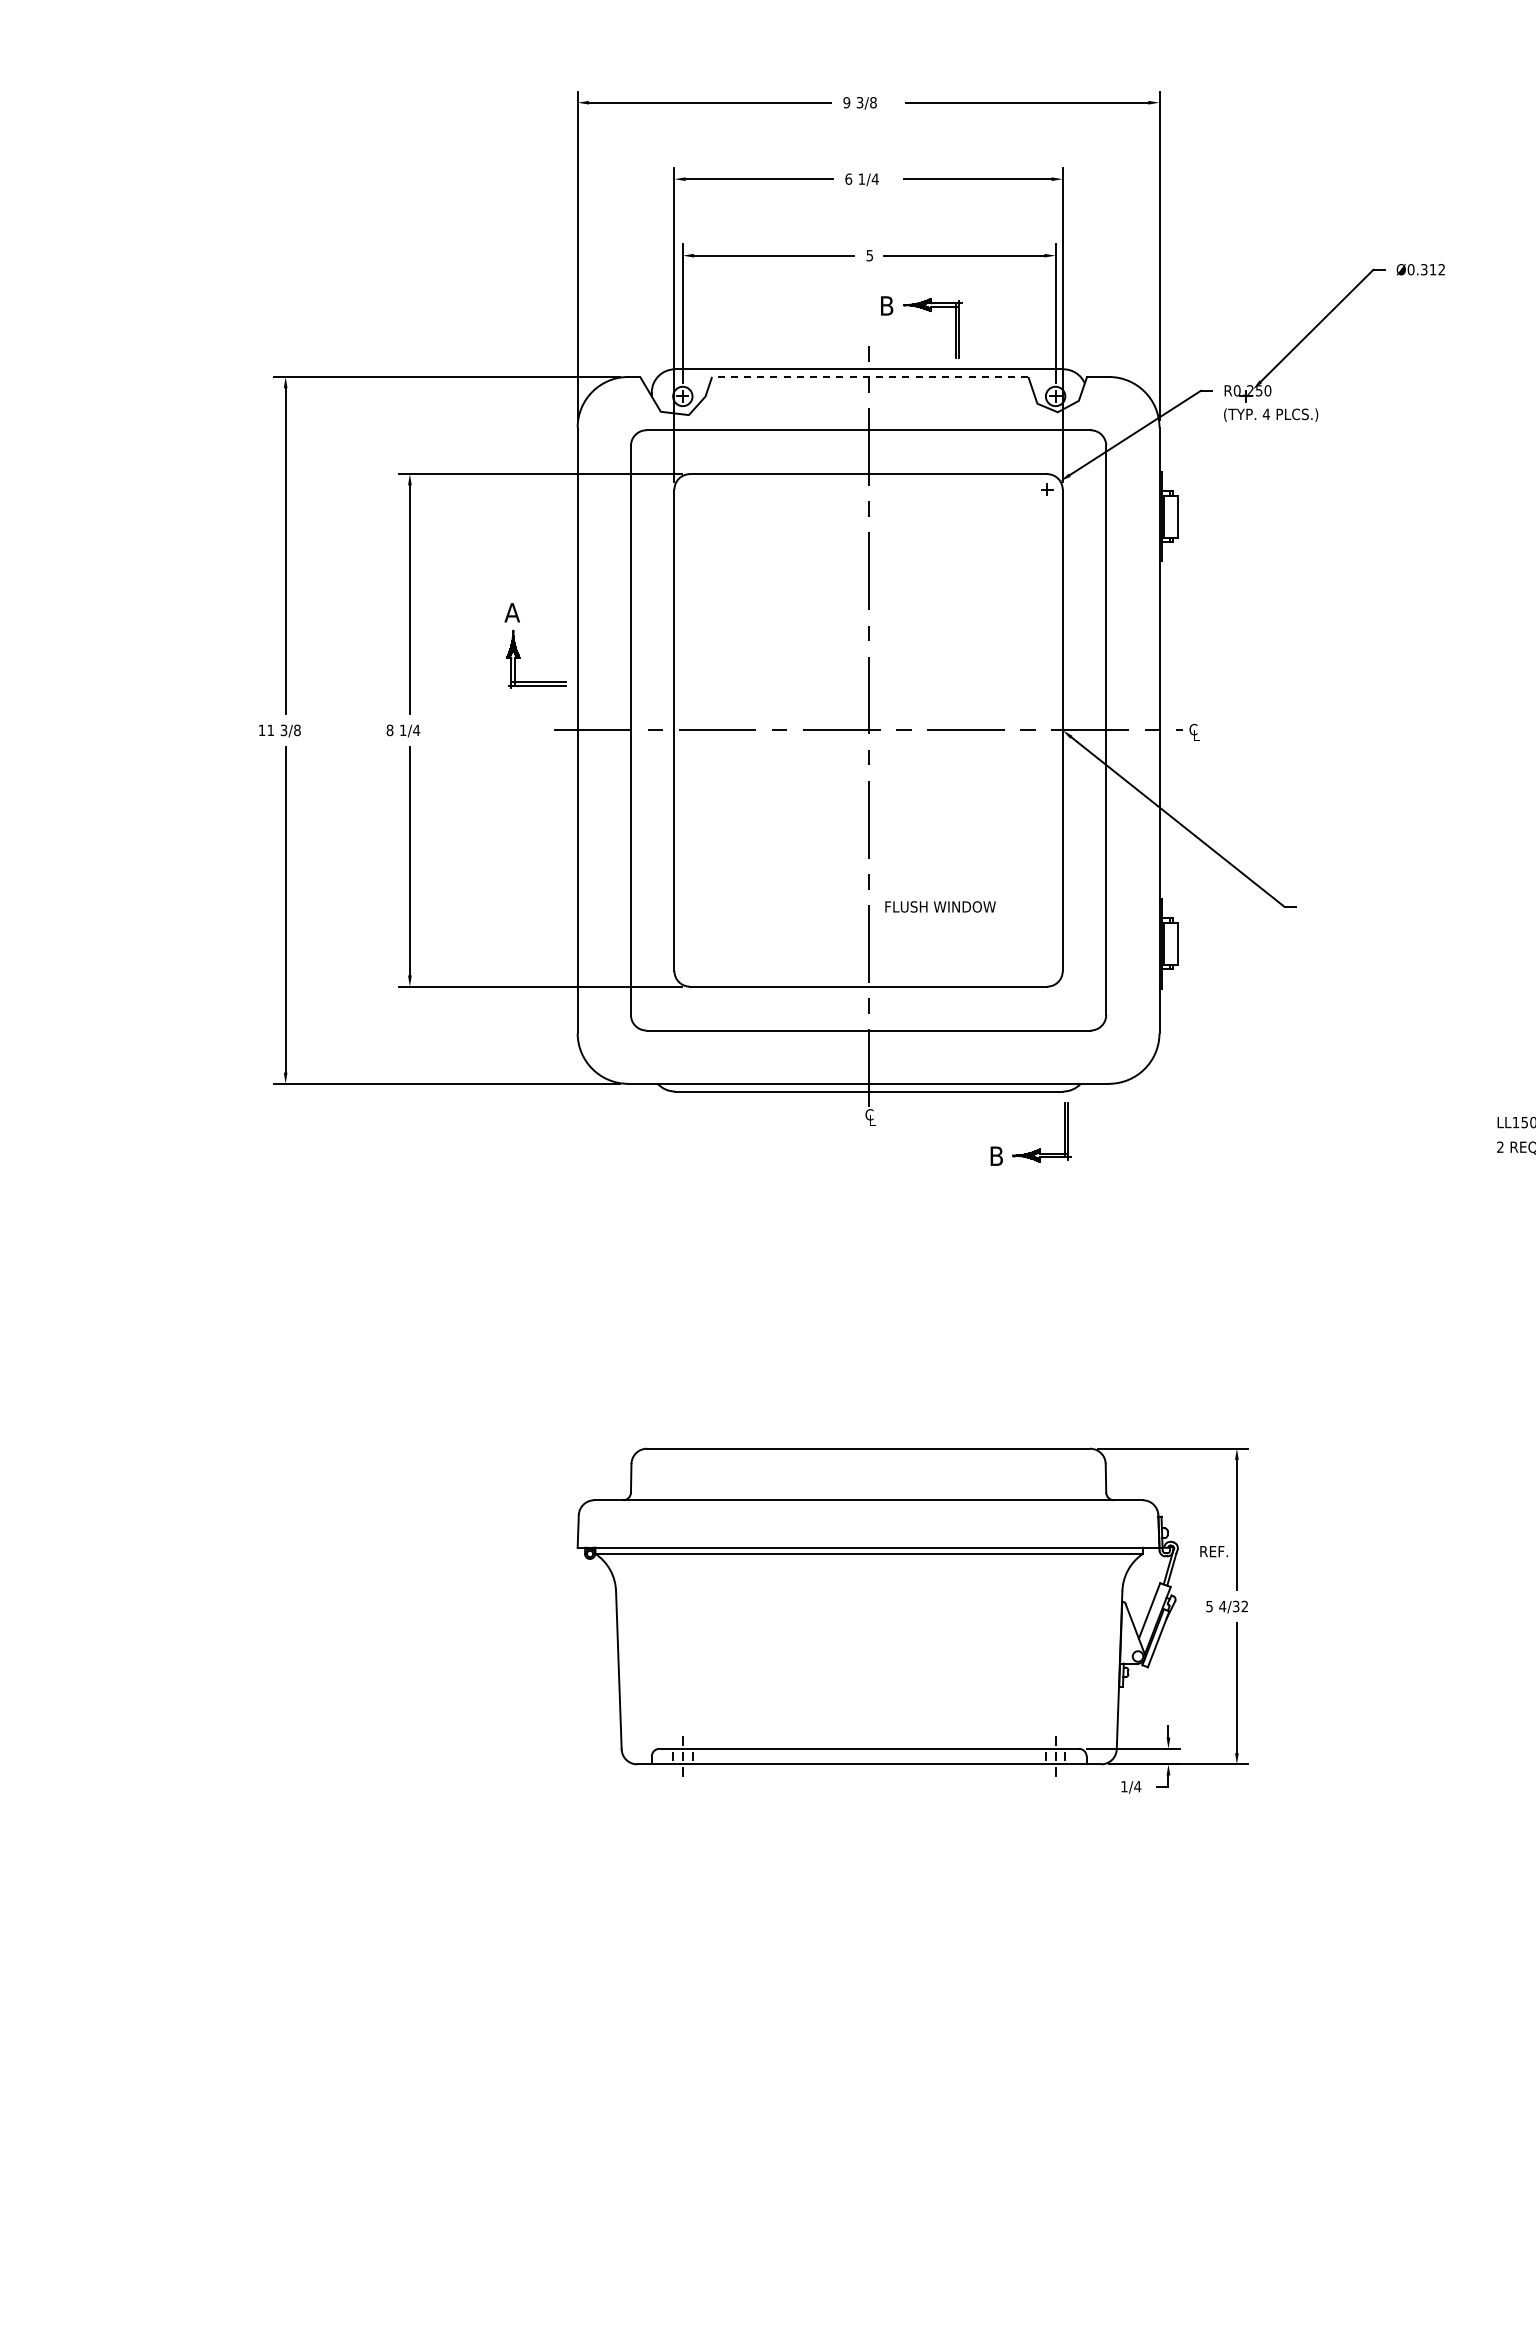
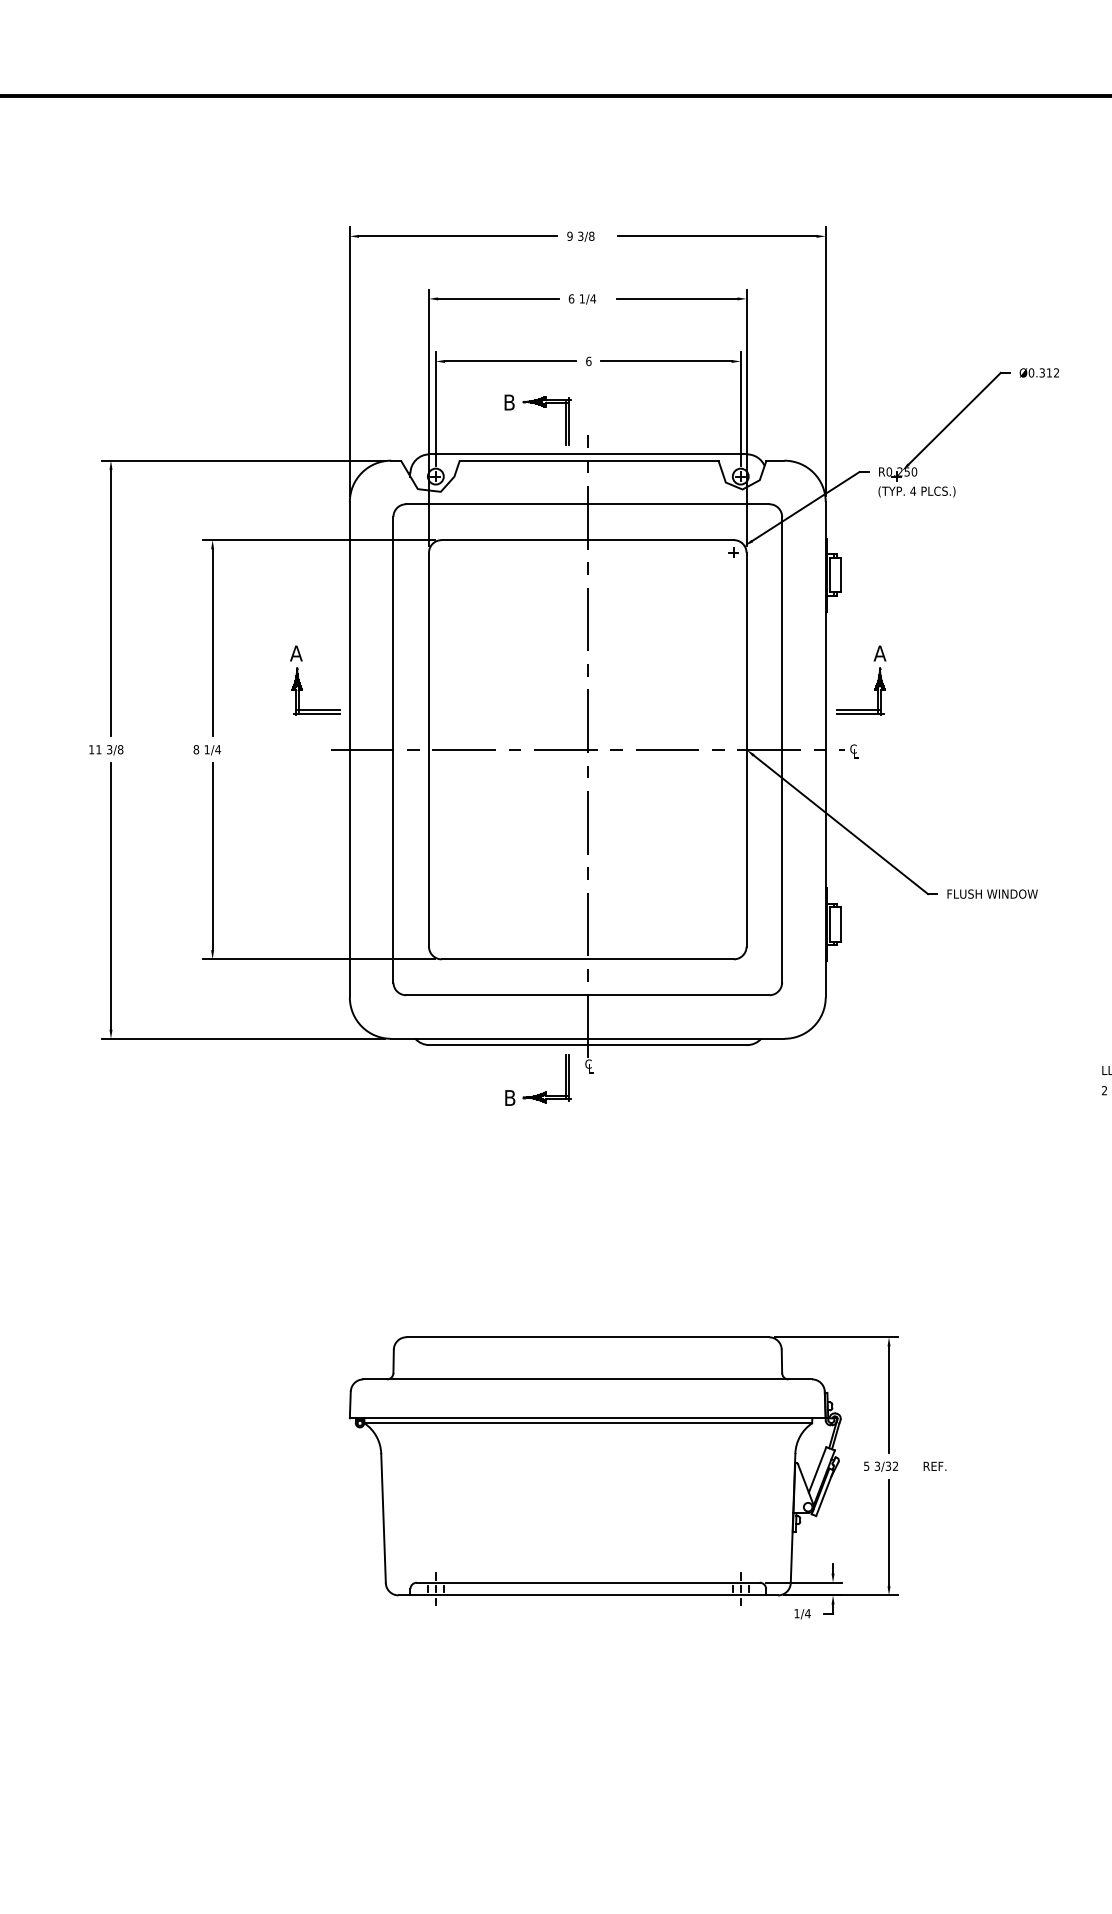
text: (869, 255) -> (588, 361), 5 -> 6
part: (925, 310) -> (541, 406), moved
line: (869, 377) -> (588, 461), dashed -> solid
part: (1220, 652) -> (875, 686), added
text: (940, 906) -> (992, 893), moved
part: (1037, 1149) -> (543, 1092), moved
text: (1213, 1551) -> (934, 1466), moved
text: (1222, 1606) -> (877, 1466), 4/32 -> 3/32

